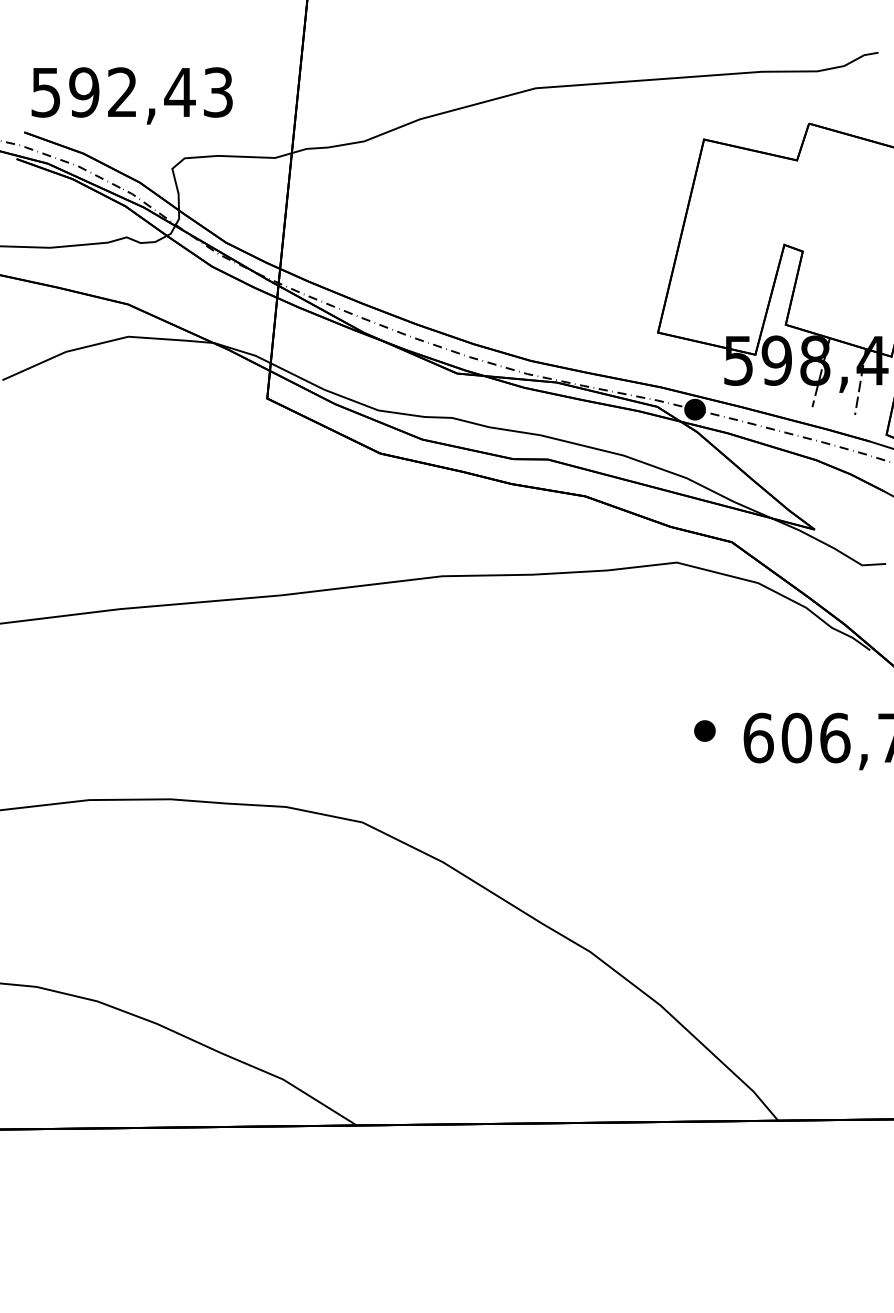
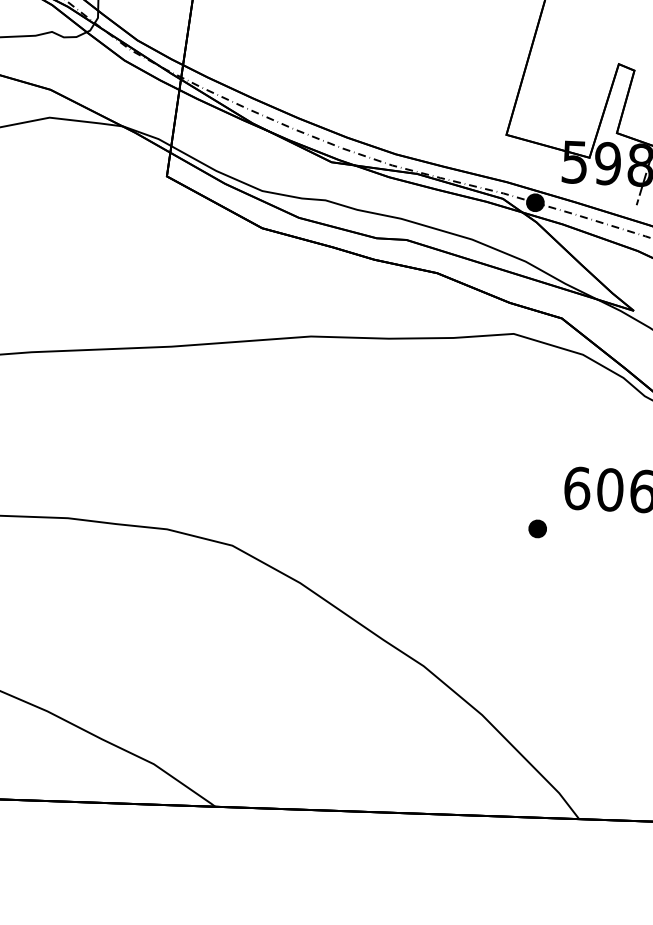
part: (704, 730) -> (537, 528), moved

